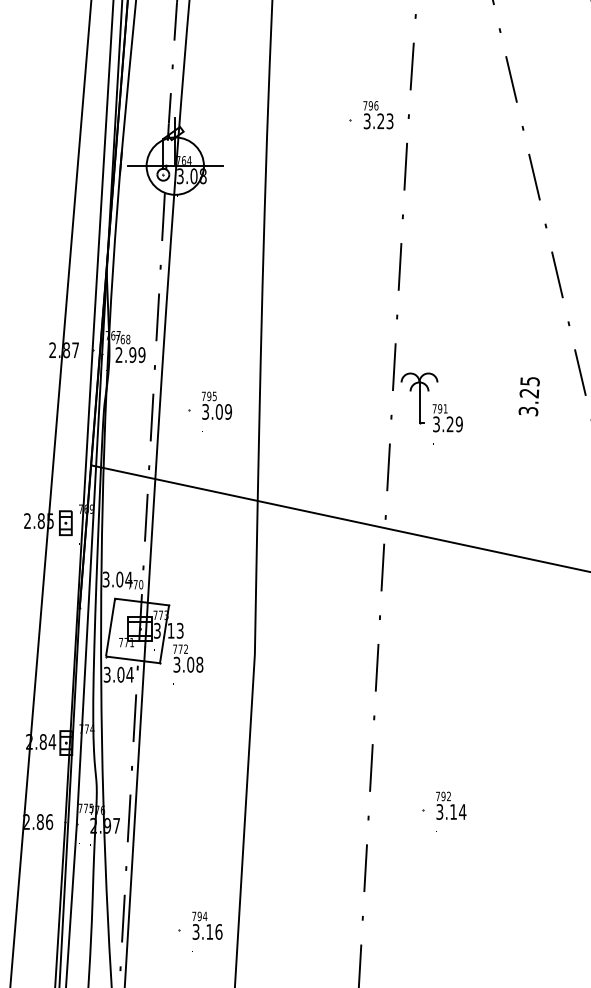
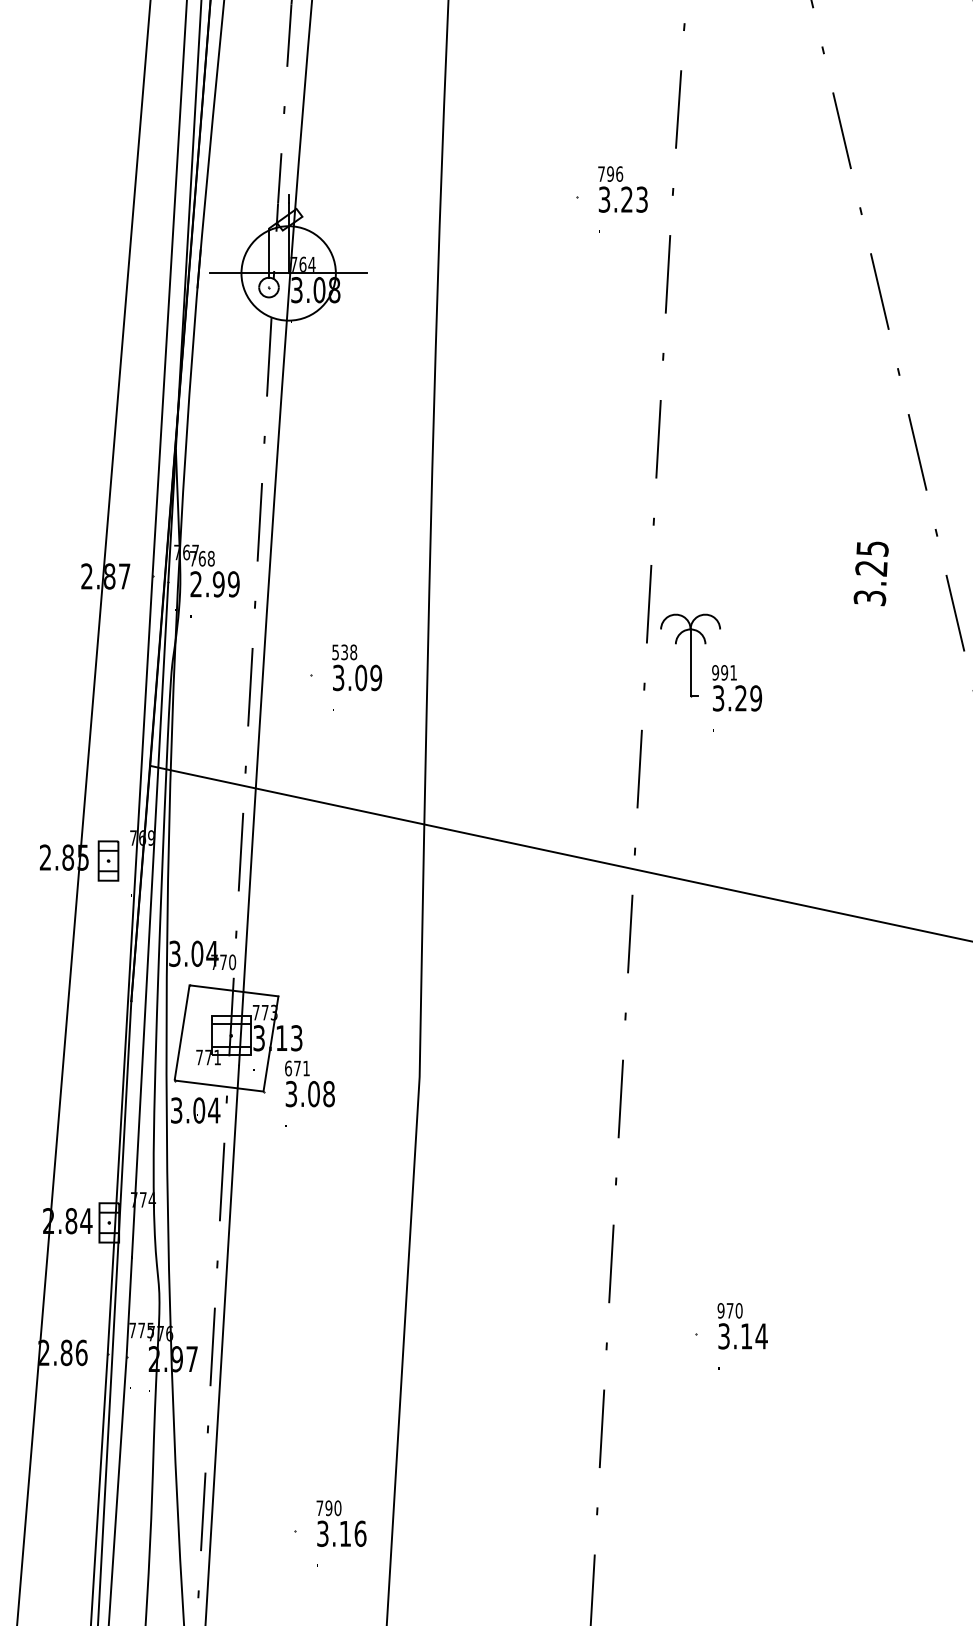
text: (208, 396) -> (343, 652), 795 -> 538
text: (528, 396) -> (869, 573), moved
text: (434, 408) -> (715, 672), 791 -> 991
text: (180, 648) -> (297, 1067), 772 -> 671
text: (443, 796) -> (730, 1310), 792 -> 970
text: (205, 916) -> (338, 1508), 794 -> 790

